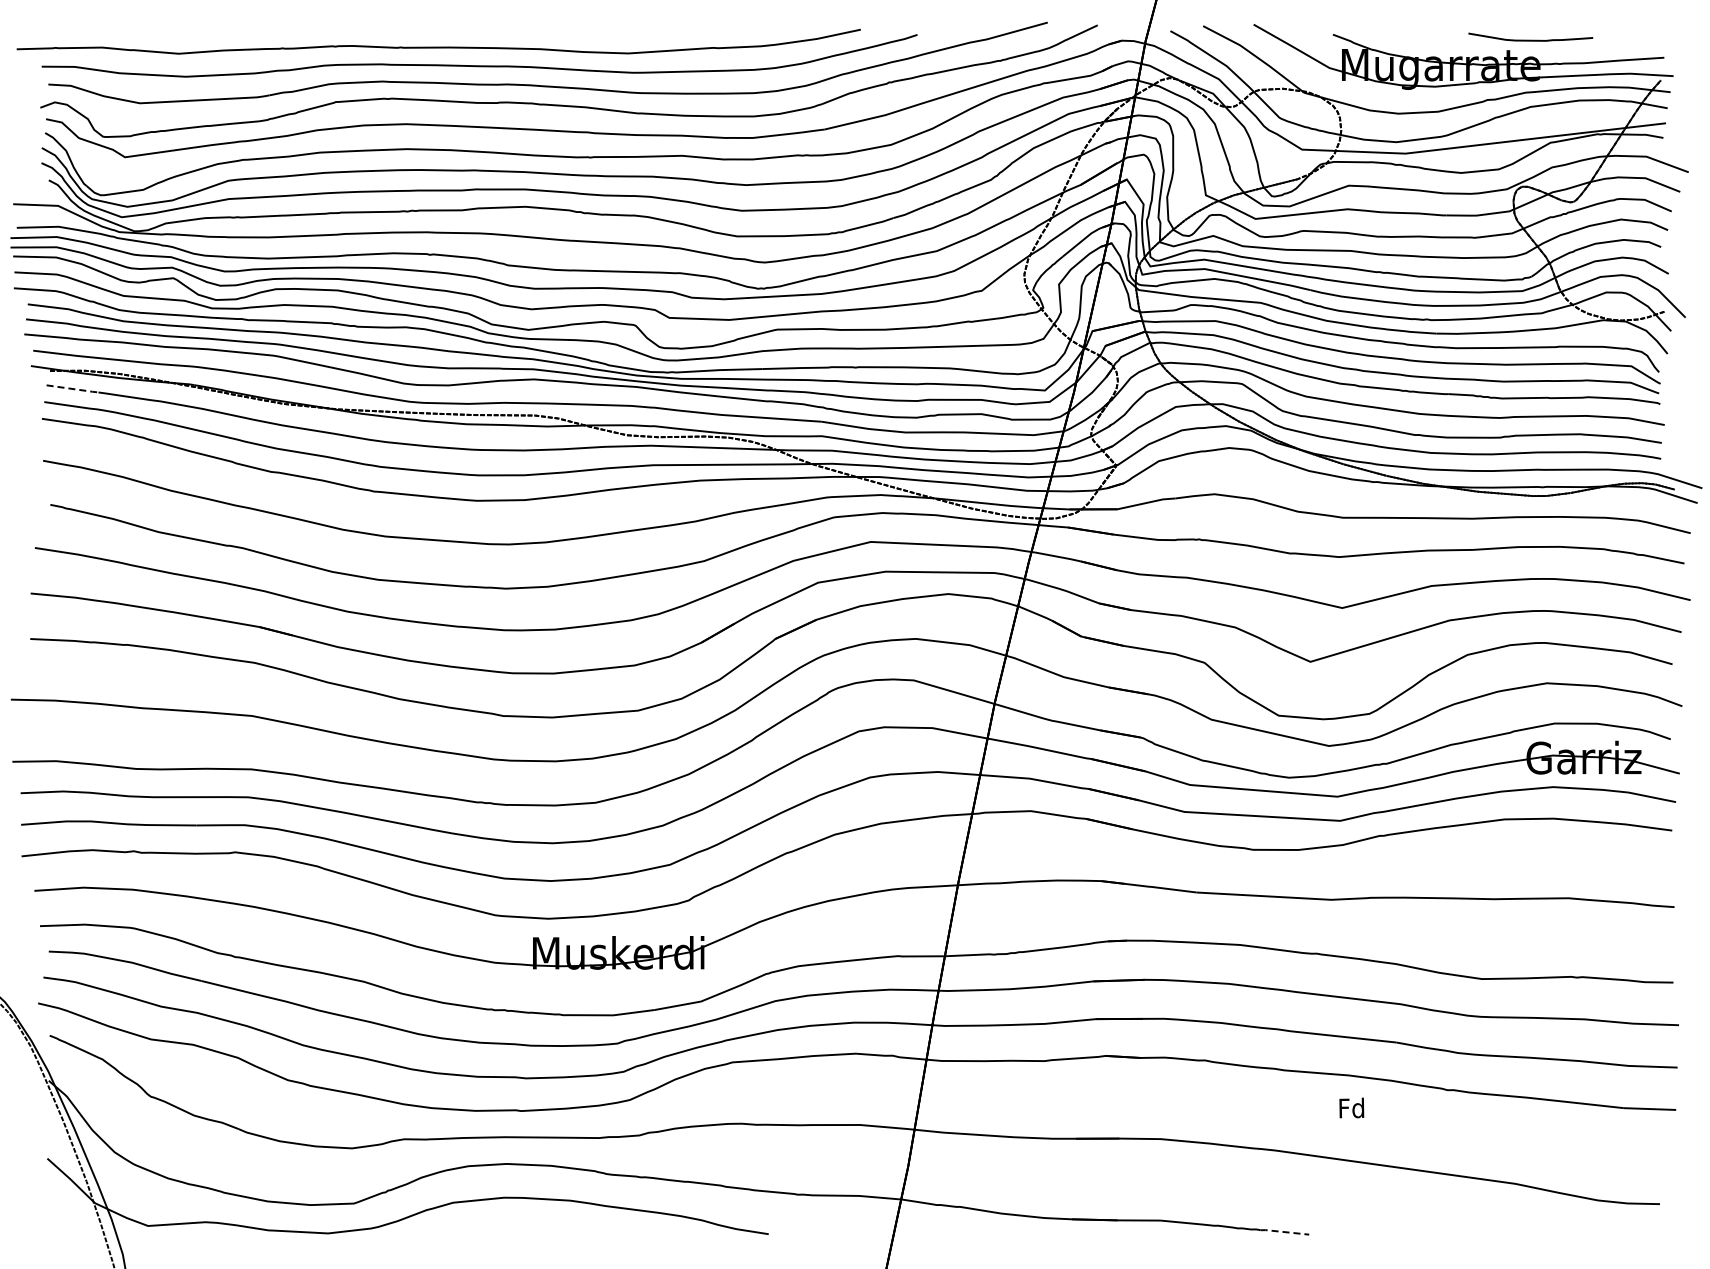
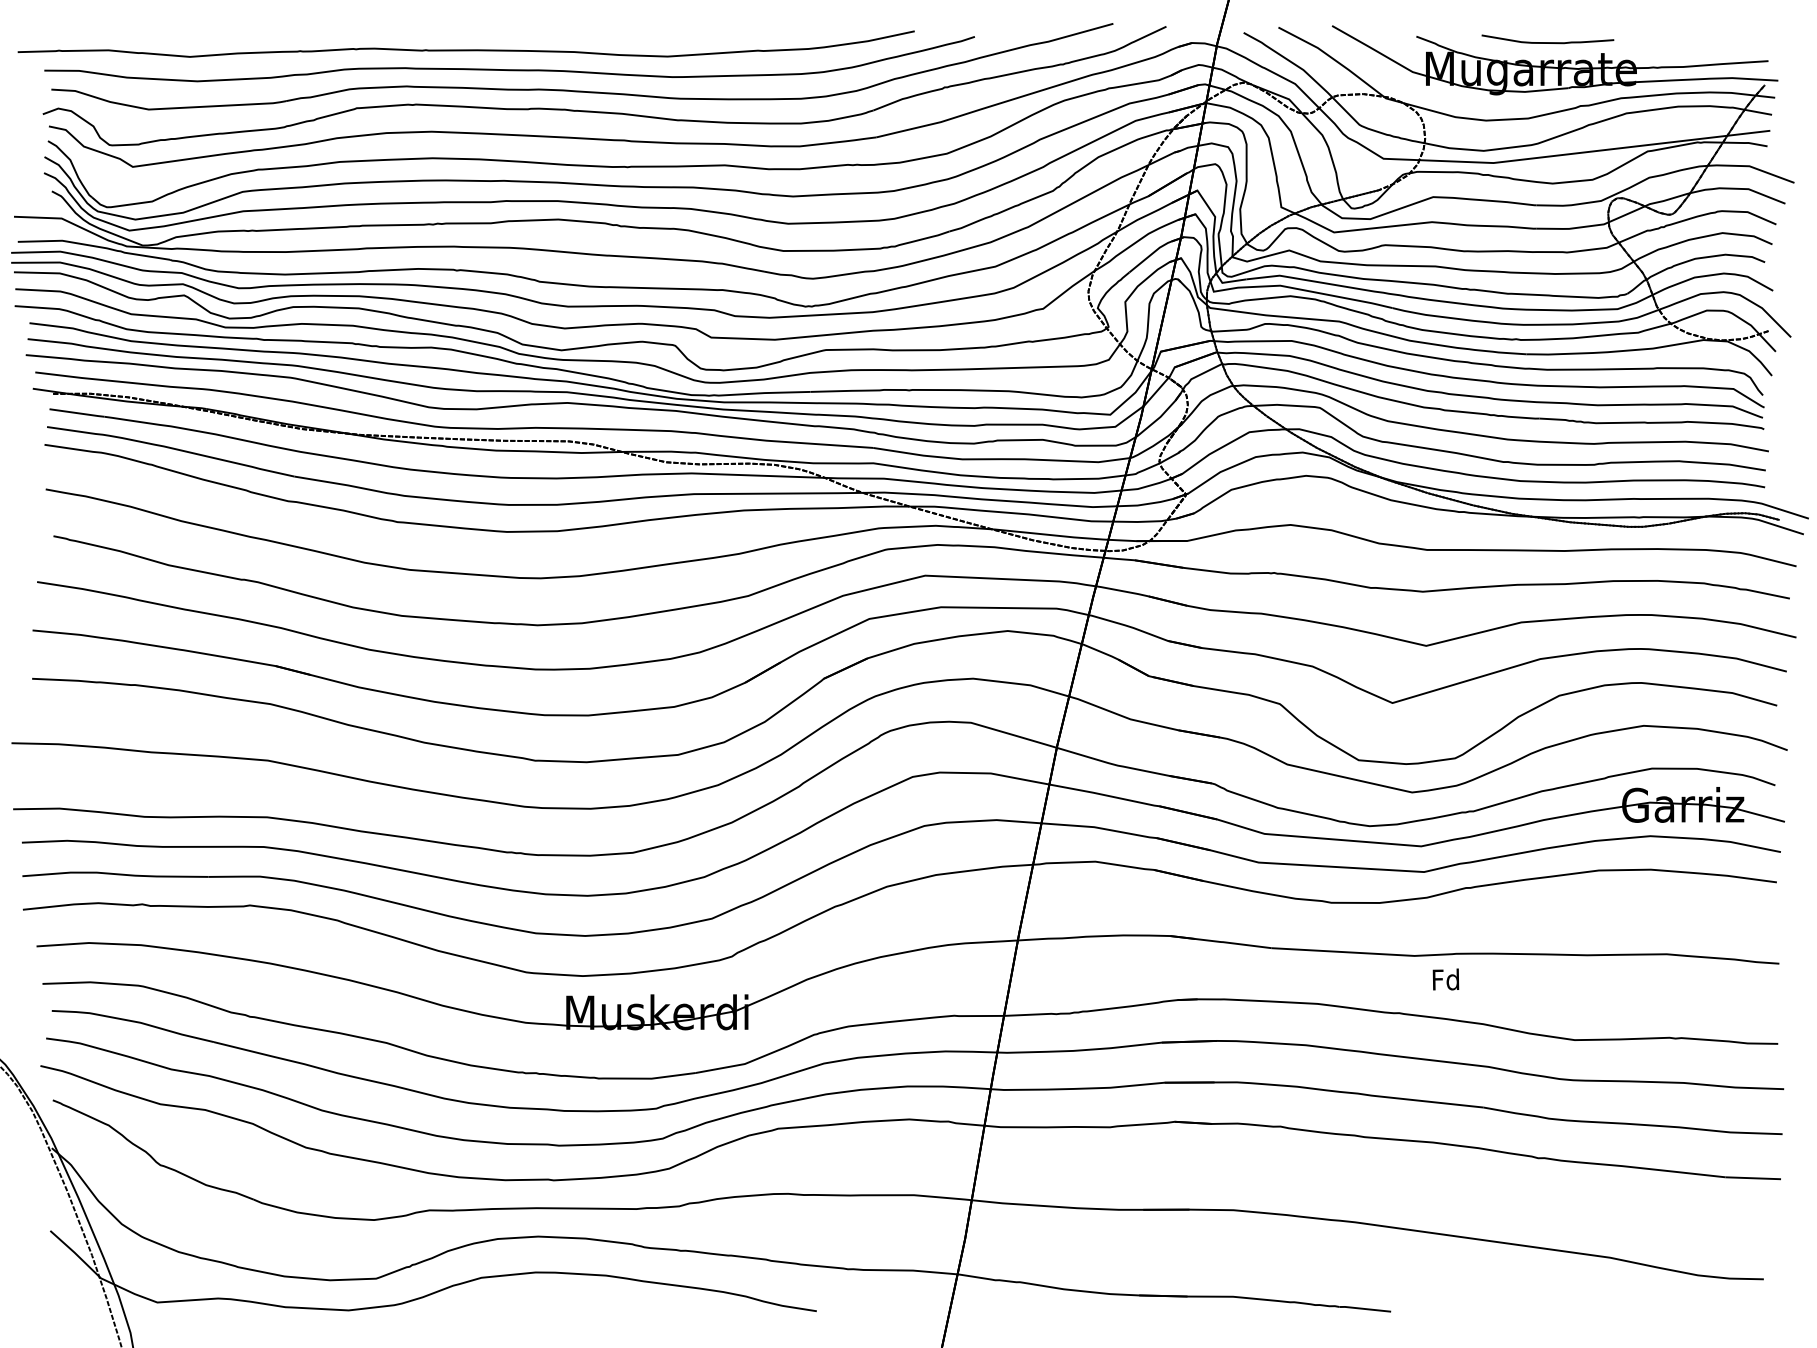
curve: (1530, 39) -> (1547, 41), moved
line: (73, 389) -> (78, 413), dashed -> solid
text: (1351, 1107) -> (1445, 978), moved
line: (1284, 1232) -> (1364, 1309), dashed -> solid

